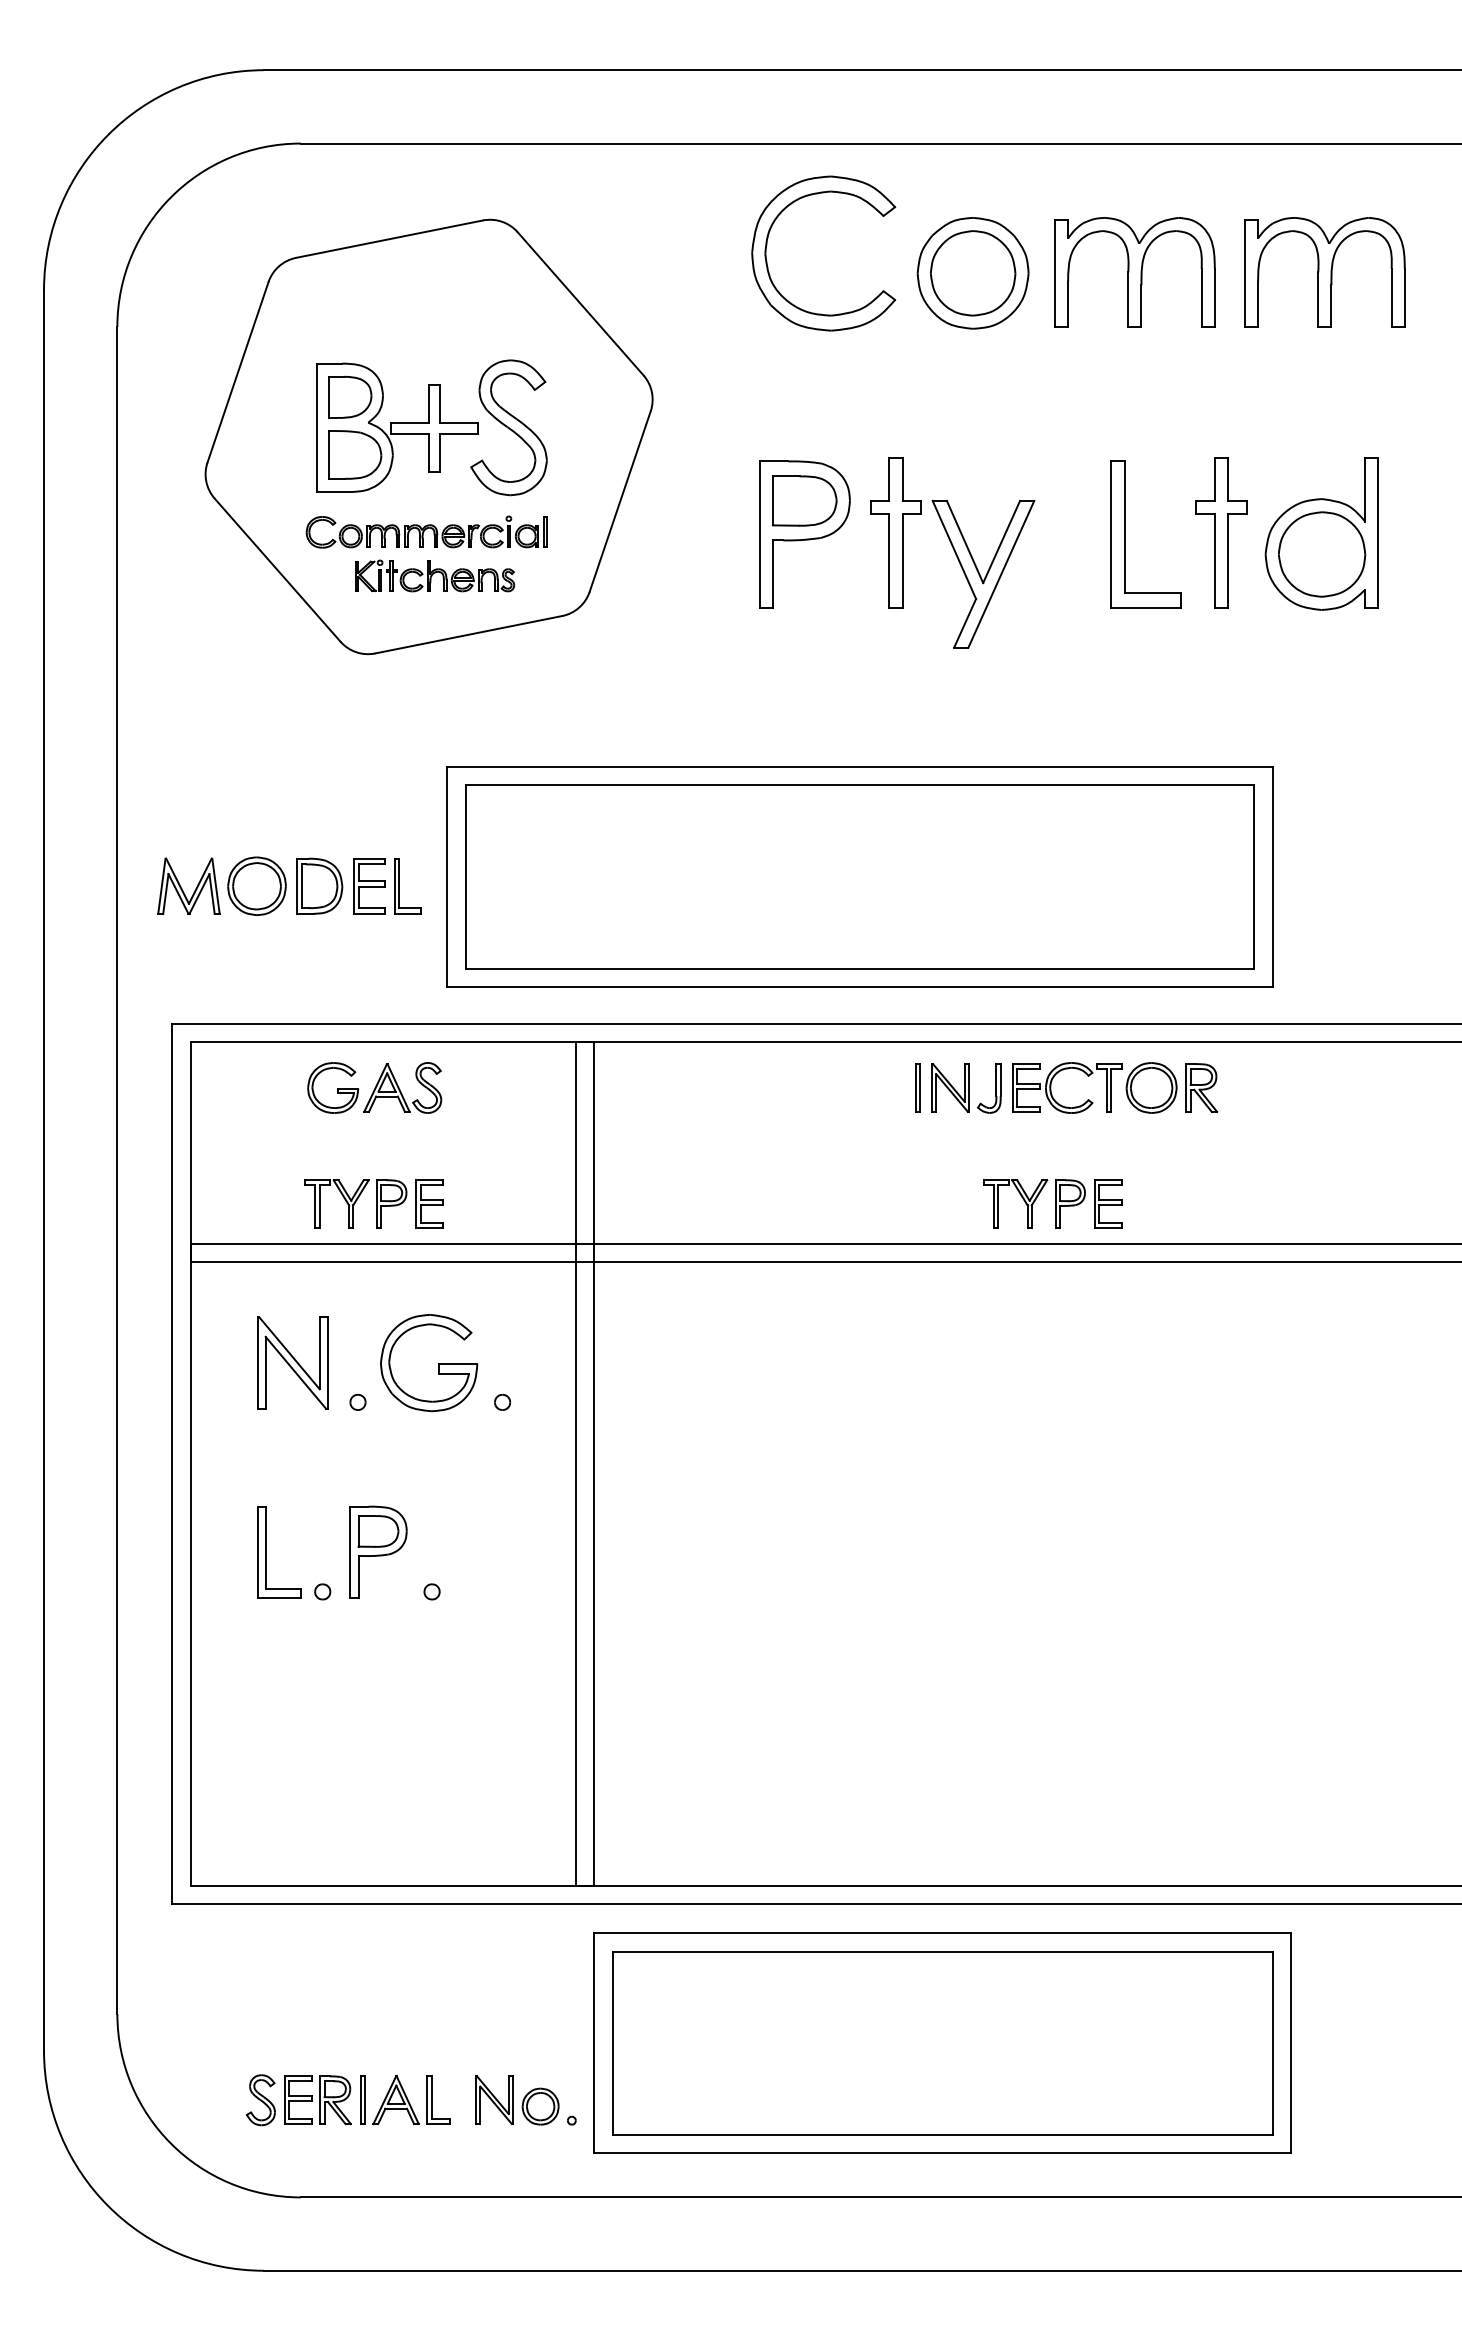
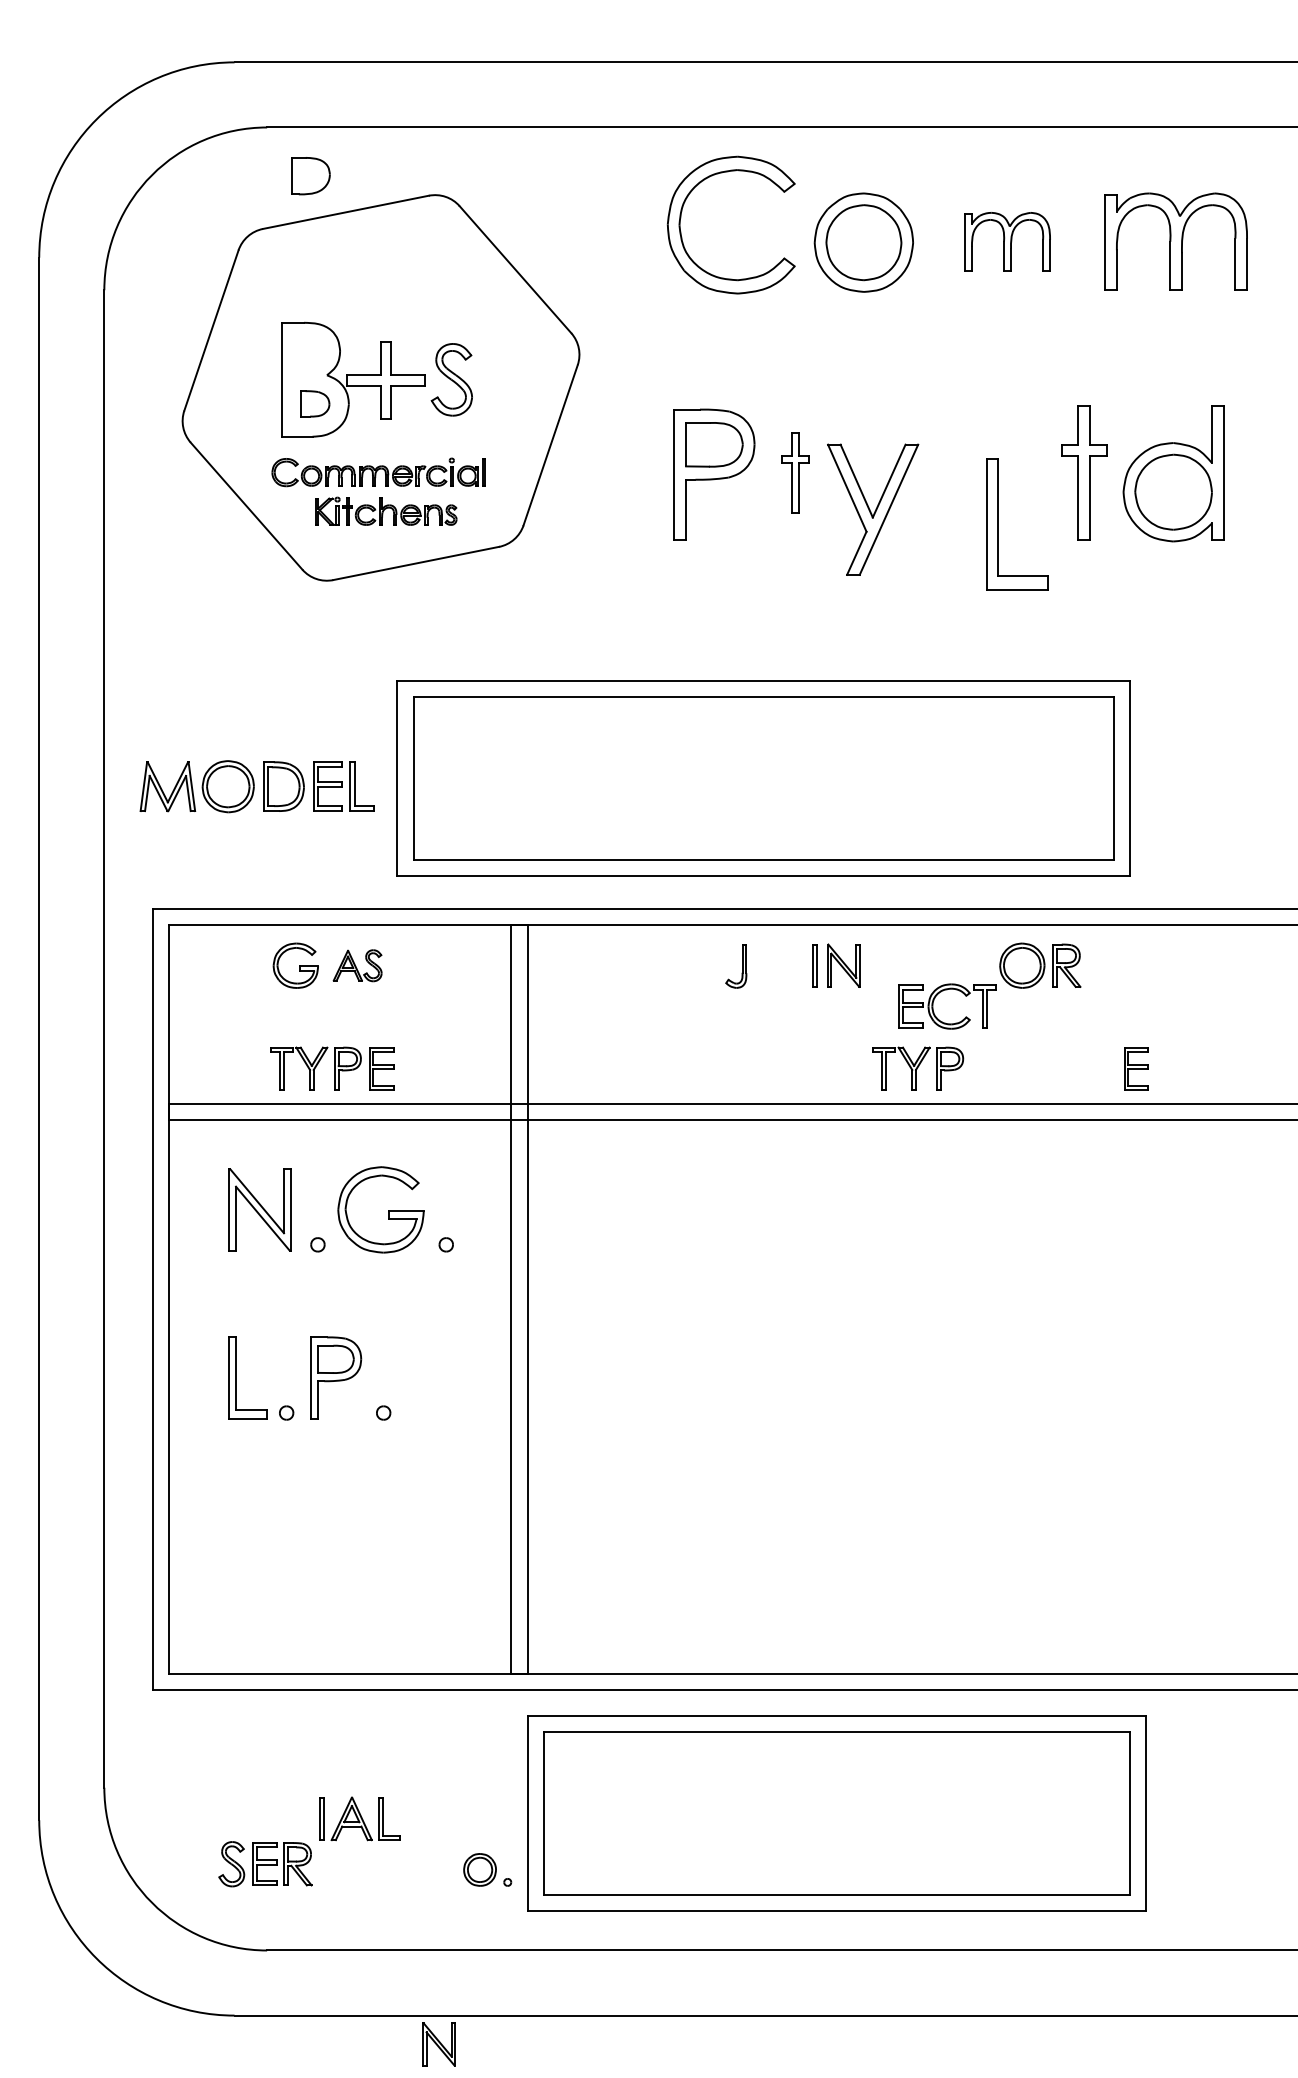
part: (1134, 272) -> (1007, 241), size x0.6
part: (350, 396) -> (311, 175), moved
part: (508, 427) -> (451, 379), size x0.6
part: (355, 454) -> (315, 403), size x0.6
part: (895, 532) -> (795, 472), size x0.6
part: (1125, 534) -> (999, 524), moved
part: (402, 1087) -> (357, 965), size x0.7
part: (1051, 1087) -> (933, 1006), moved
part: (989, 1088) -> (736, 966), moved
part: (1108, 1203) -> (1136, 1068), moved
part: (405, 2100) -> (360, 1819), moved
part: (494, 2100) -> (439, 2044), moved

